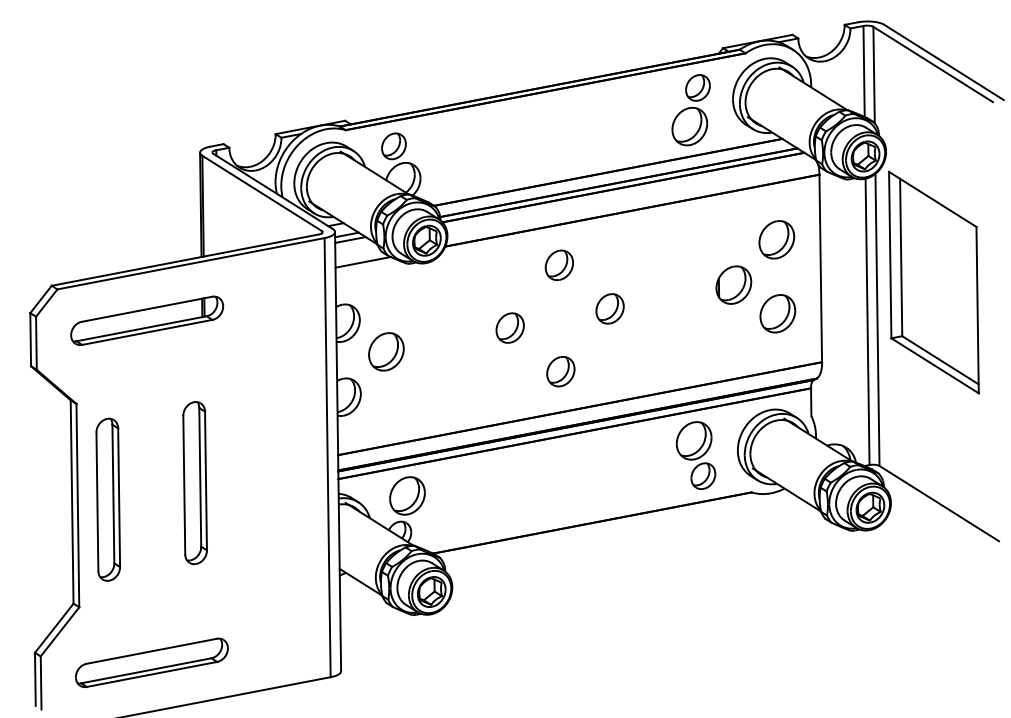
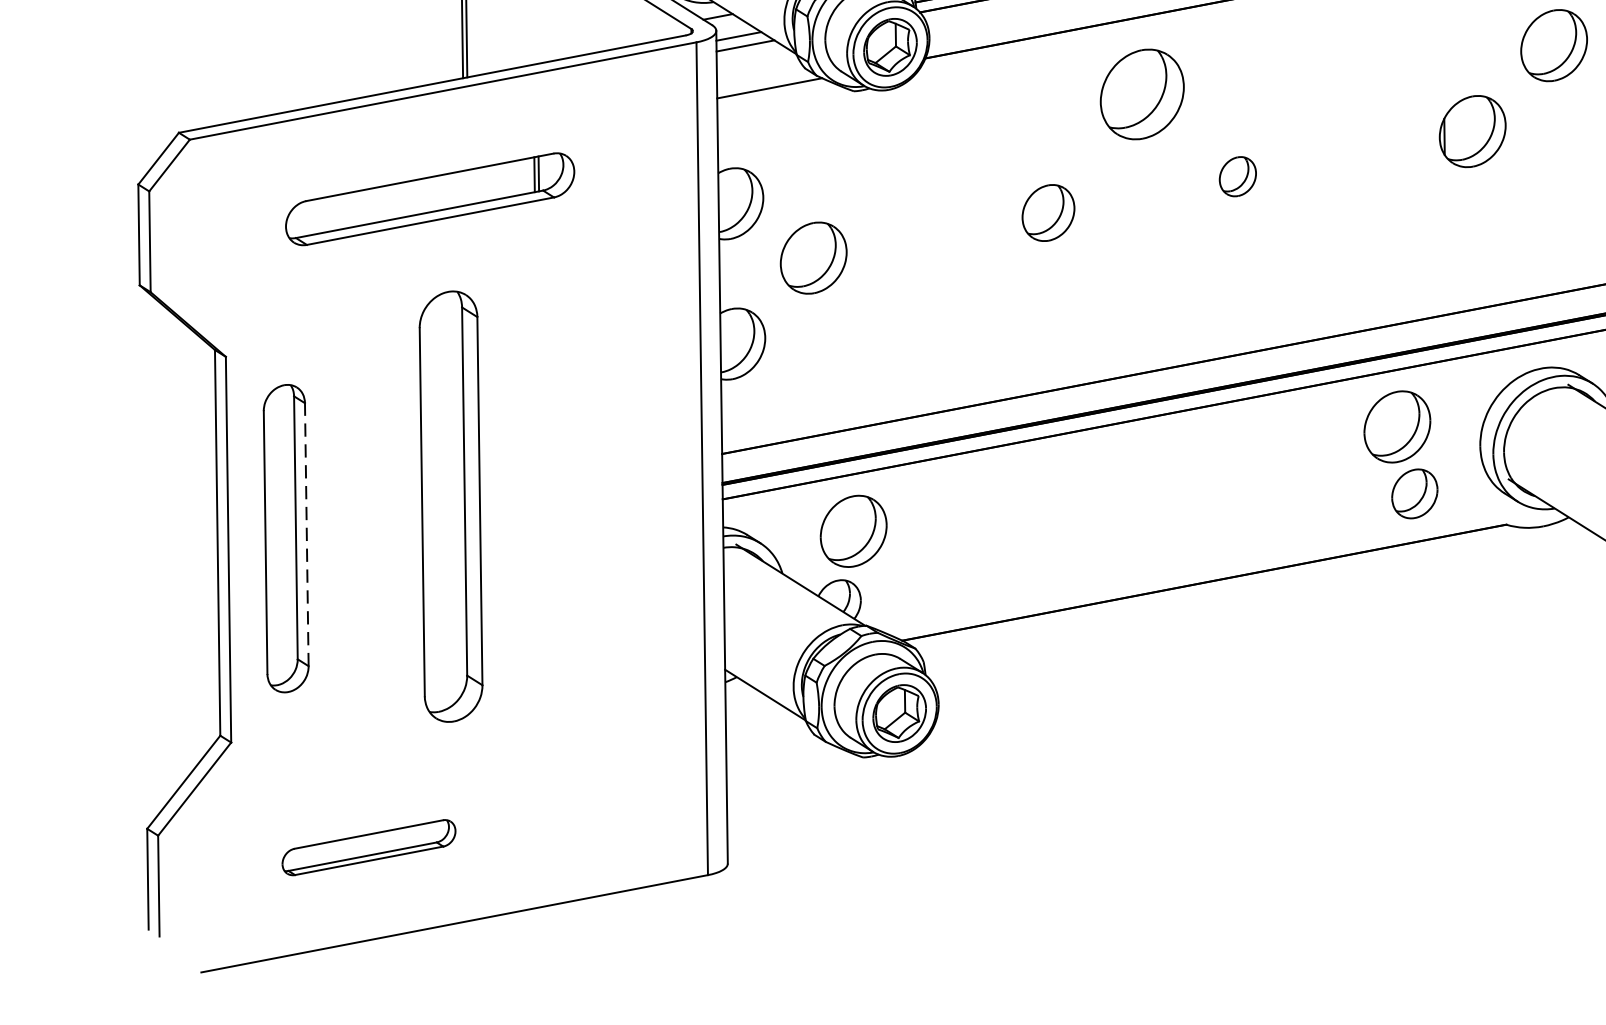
part: (558, 264) -> (1140, 92), size x1.6
part: (609, 308) -> (1236, 175), size x0.7
part: (777, 313) -> (1555, 185), removed
part: (147, 320) -> (430, 198), moved
part: (560, 371) -> (1143, 295), removed
part: (194, 483) -> (449, 507), size x1.4
line: (119, 497) -> (307, 534), solid -> dashed
part: (151, 662) -> (368, 847), size x0.6

